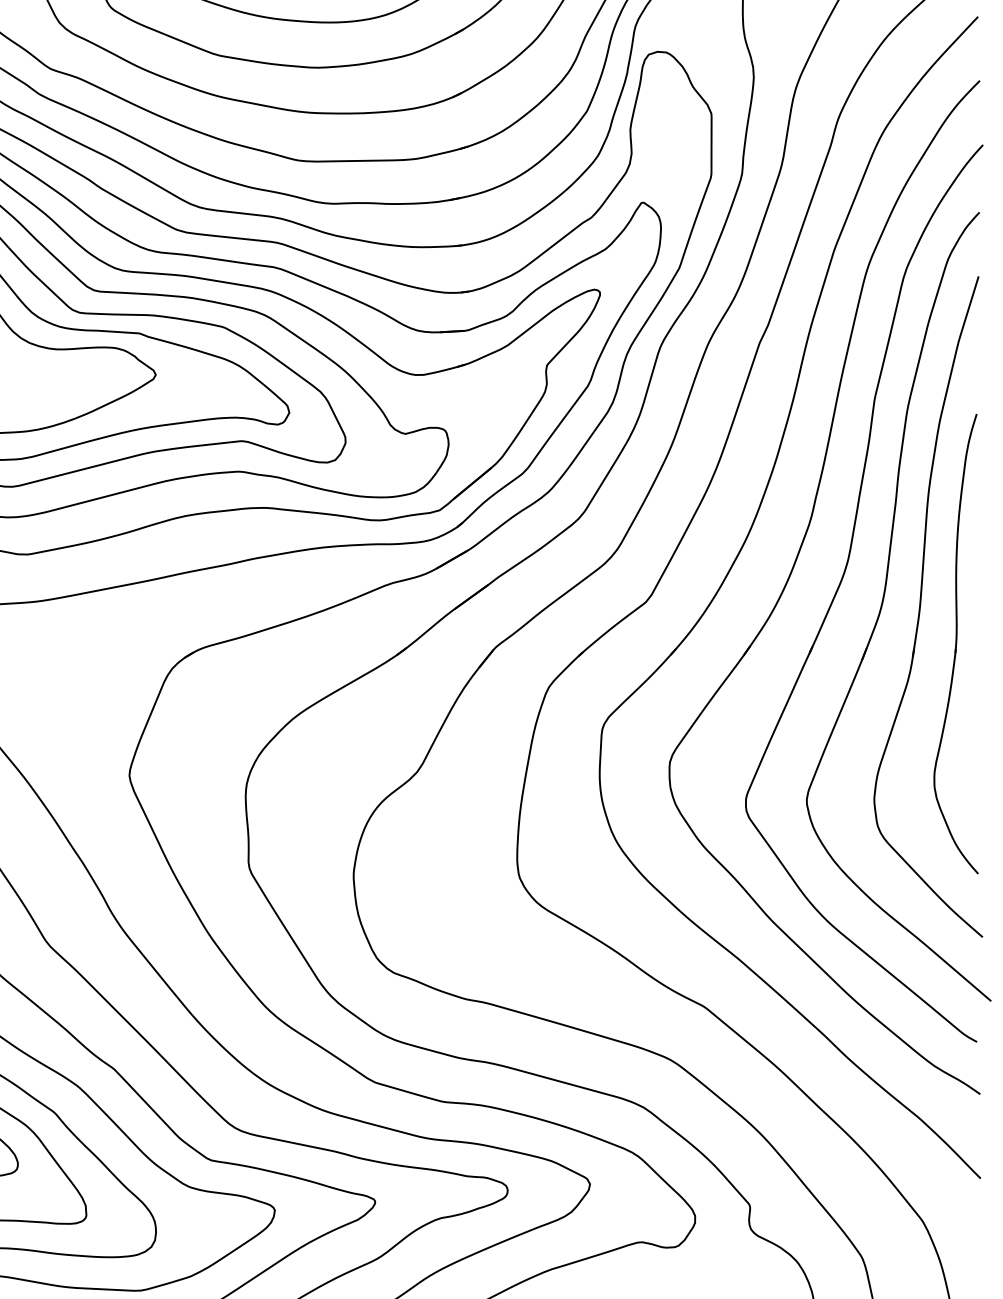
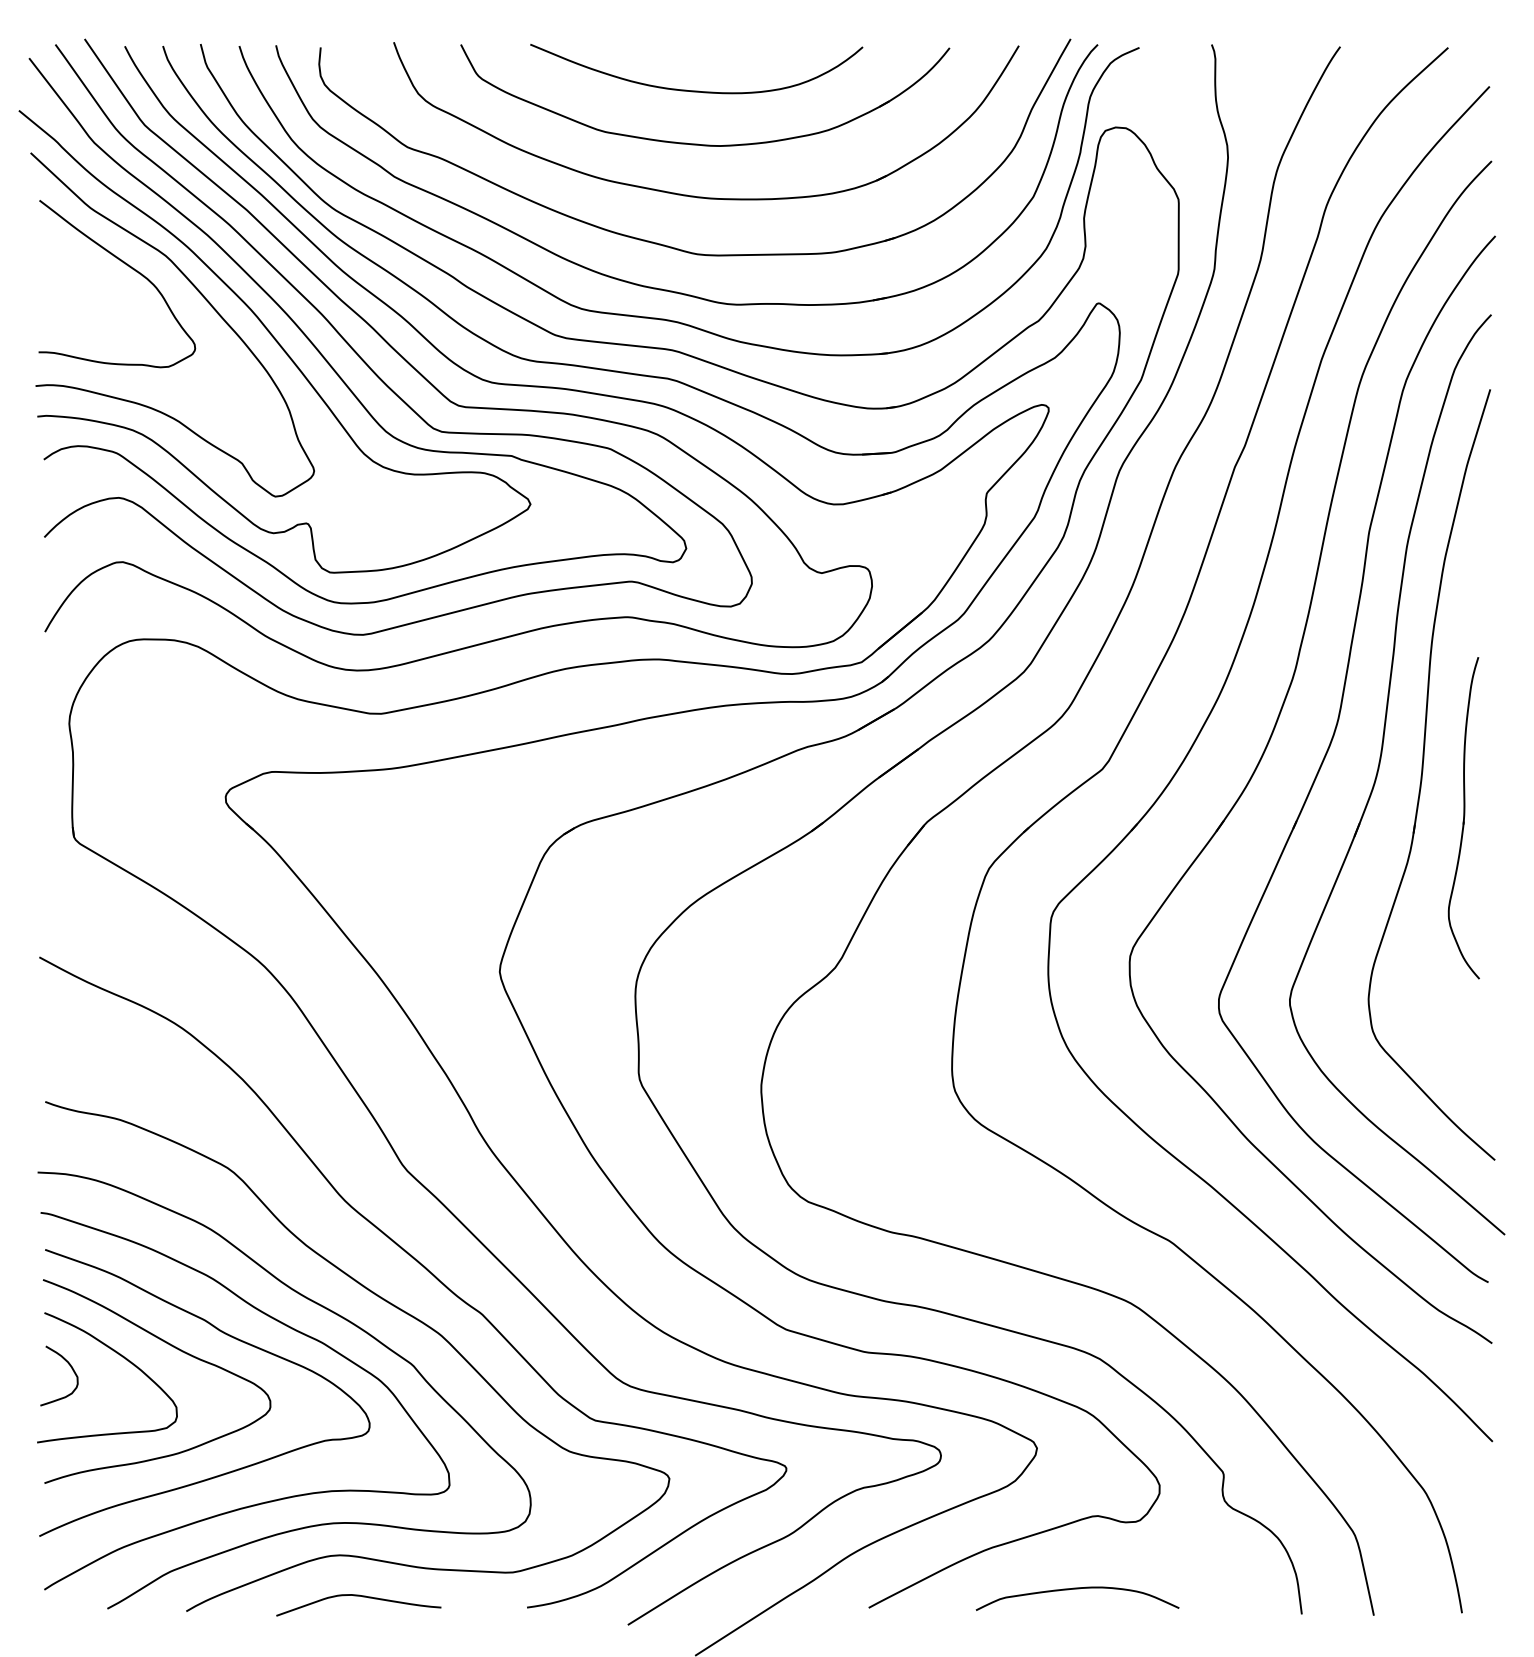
part: (955, 643) -> (1463, 817), size x0.6

